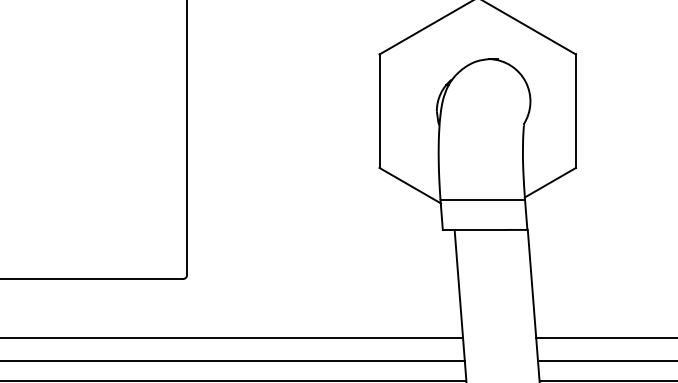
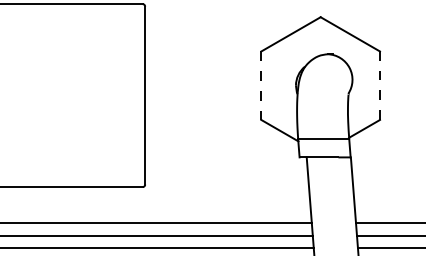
line: (576, 110) -> (380, 85), solid -> dashed
line: (379, 112) -> (261, 86), solid -> dashed

